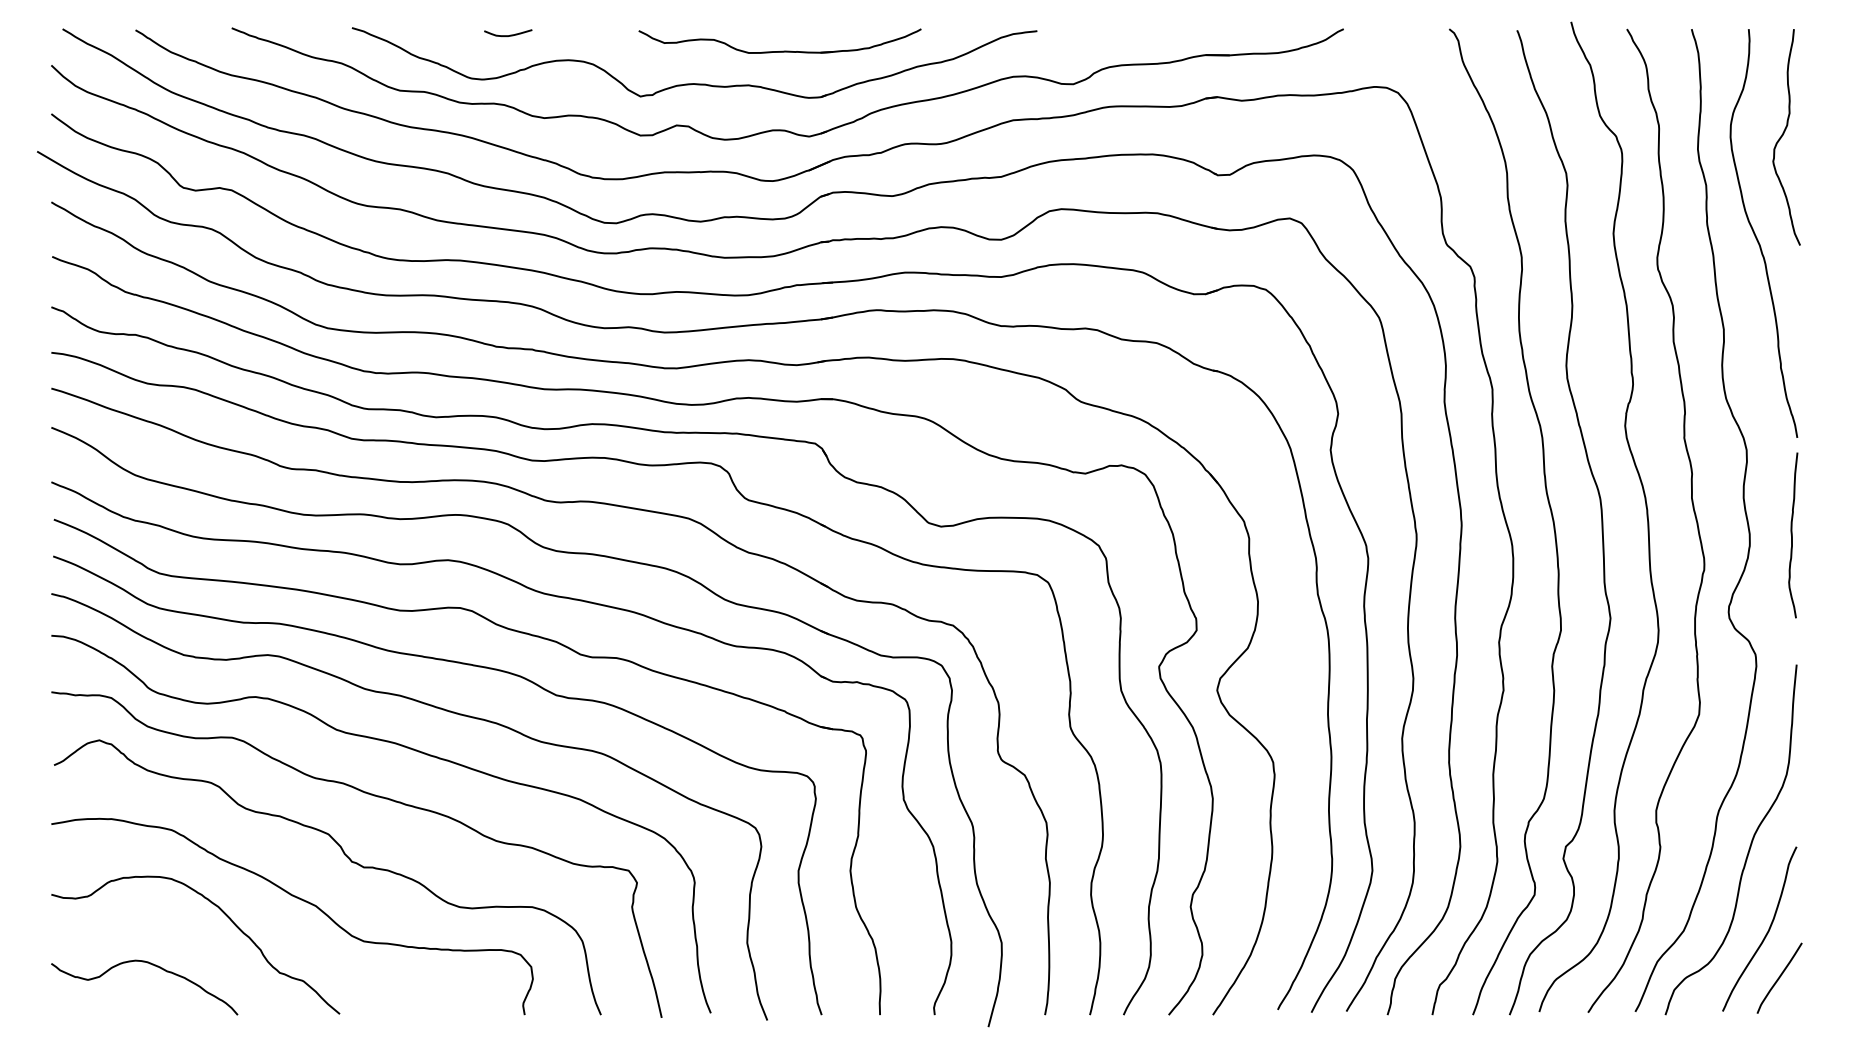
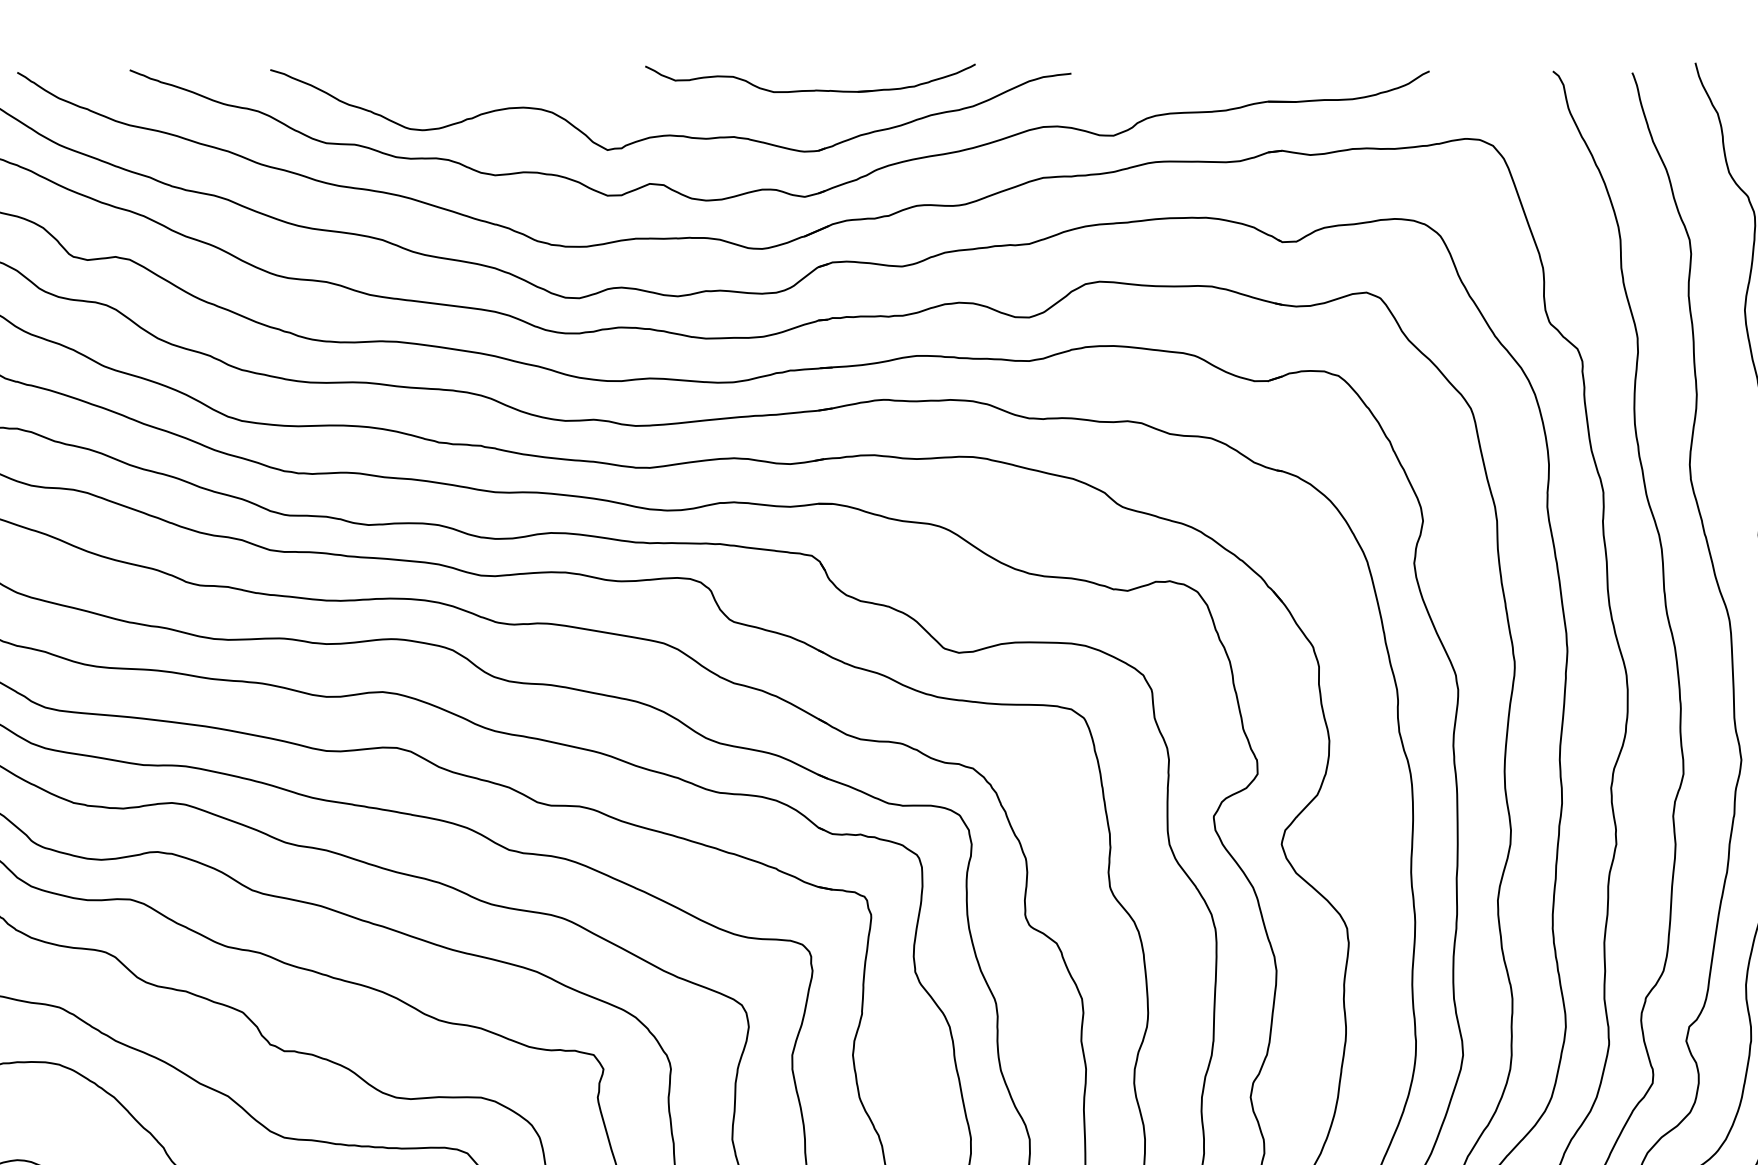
curve: (510, 34) -> (455, 77), removed
part: (781, 50) -> (812, 89), moved

